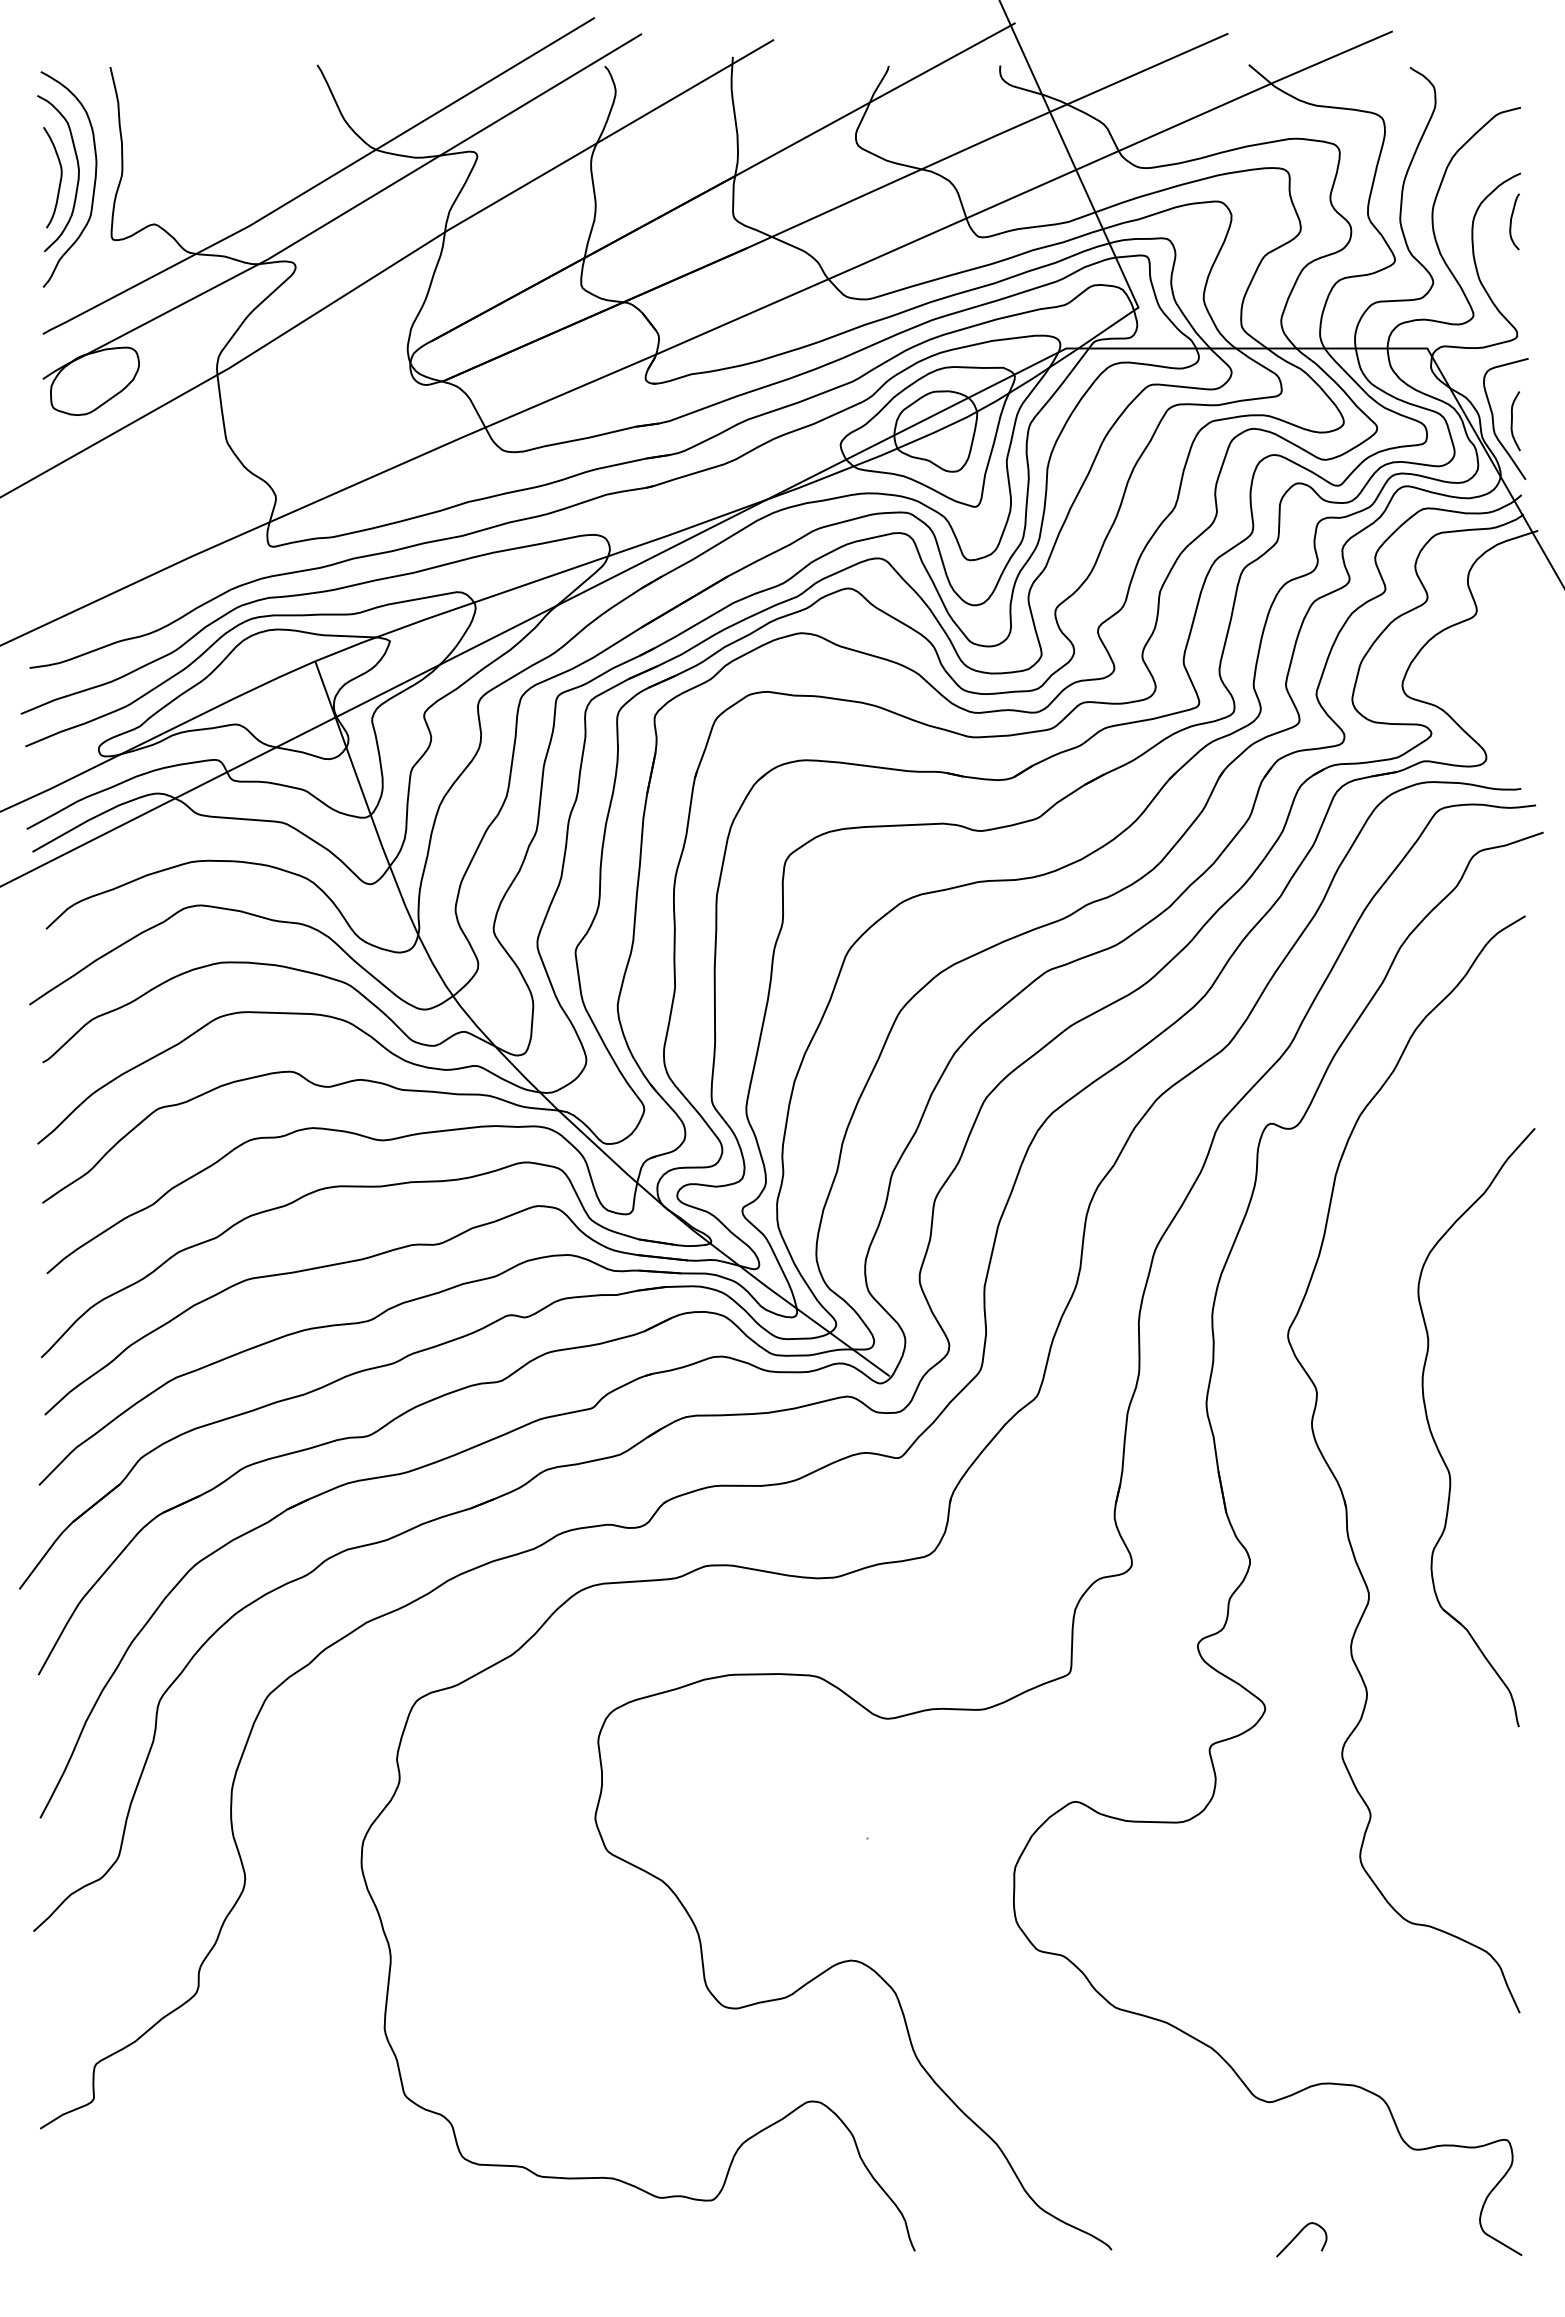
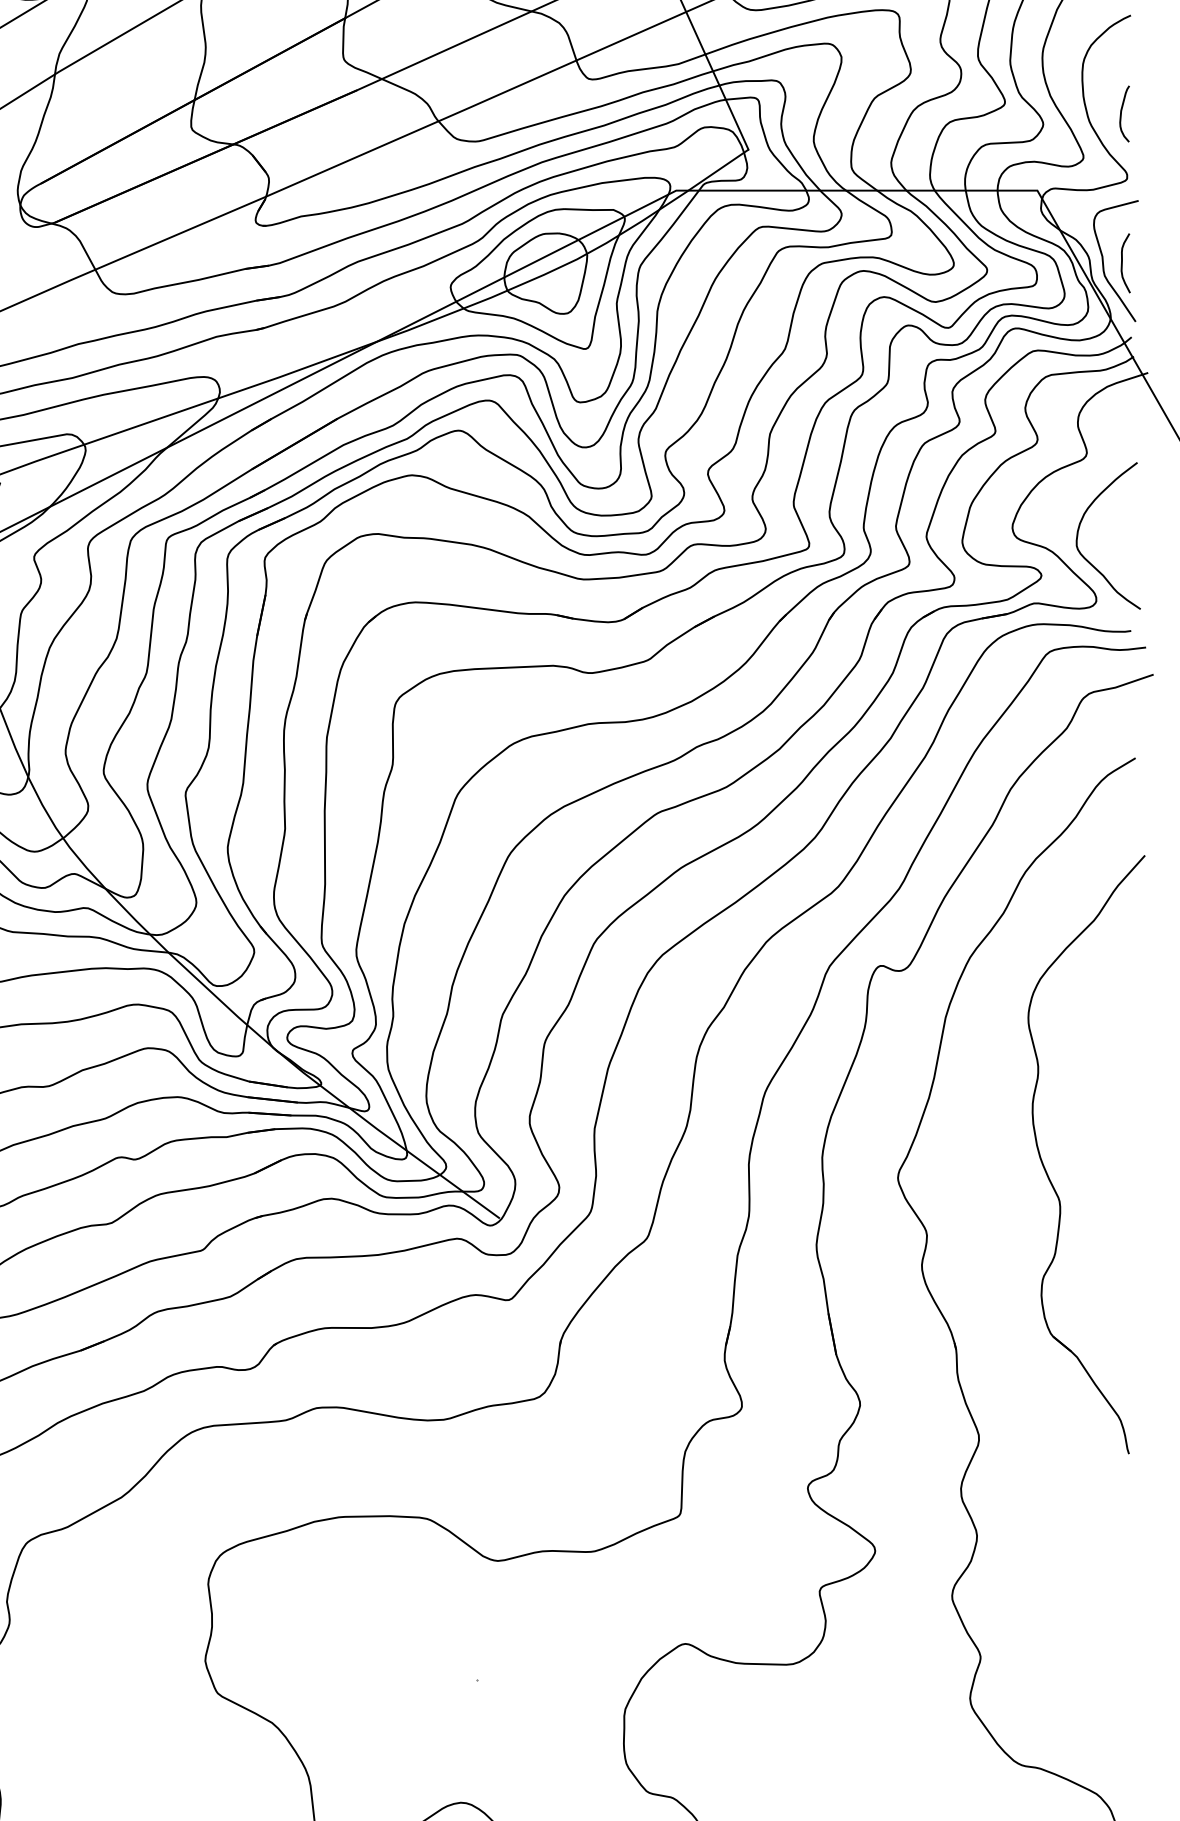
curve: (1511, 221) -> (1121, 113), moved
curve: (1470, 684) -> (1080, 526), added
part: (1438, 1447) -> (1048, 1174), moved

